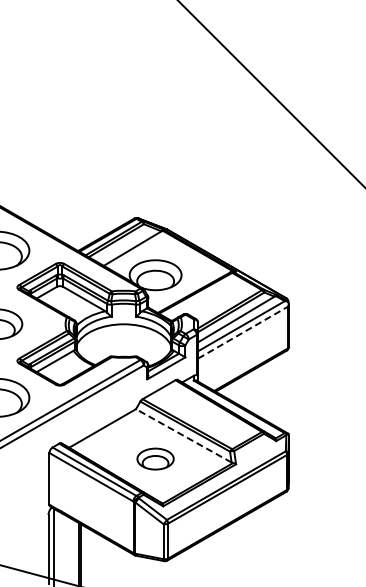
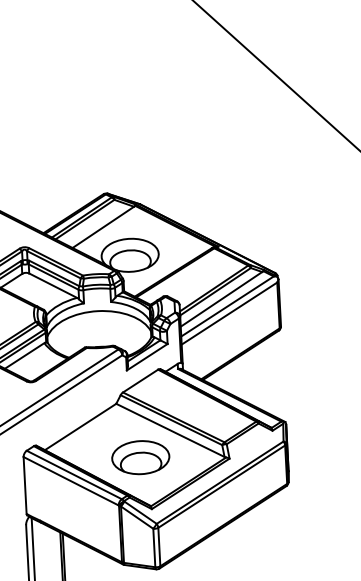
line: (242, 332) -> (229, 313), dashed -> solid
line: (183, 435) -> (170, 430), dashed -> solid
part: (155, 458) -> (140, 456), size x1.43

